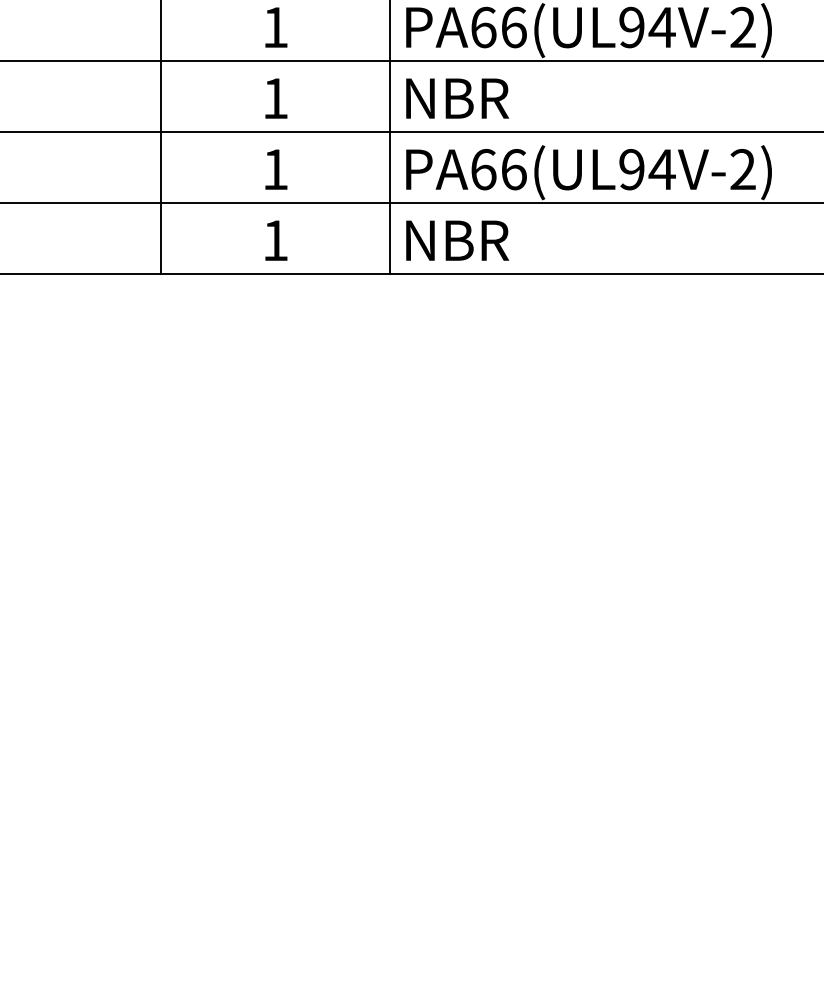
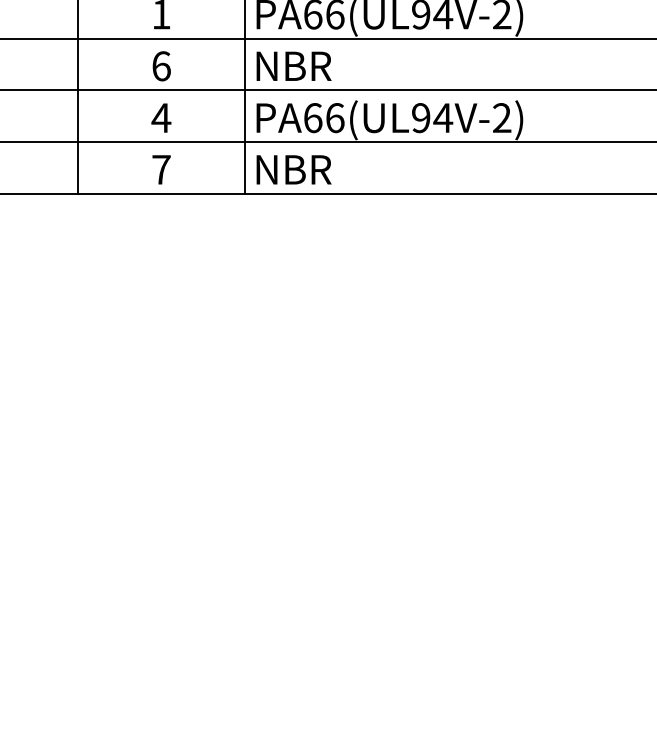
text: (275, 98) -> (161, 66), 1 -> 6
text: (275, 168) -> (161, 117), 1 -> 4
text: (275, 240) -> (161, 169), 1 -> 7

